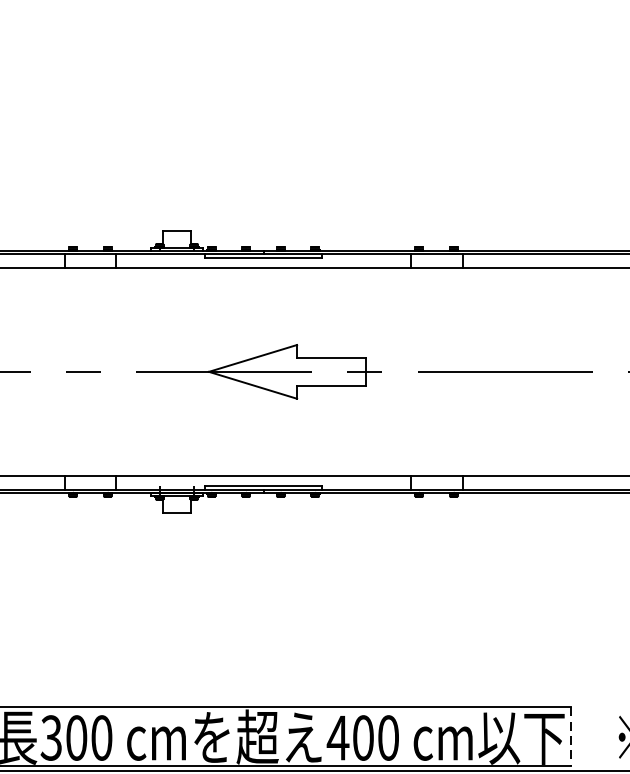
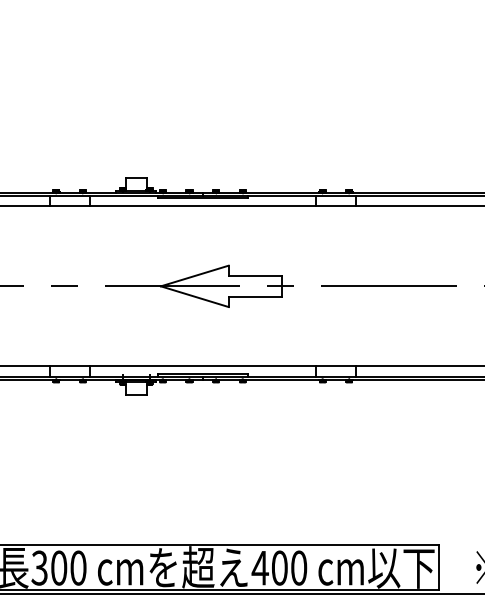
line: (571, 737) -> (439, 567), dashed -> solid

